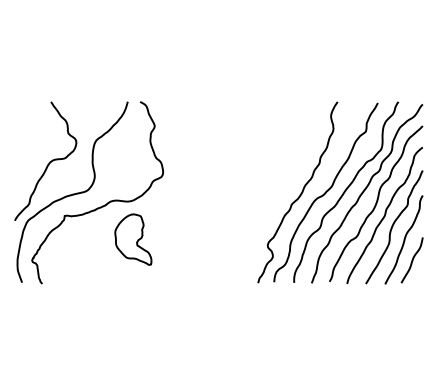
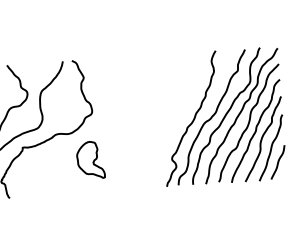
part: (133, 239) -> (90, 160), moved

